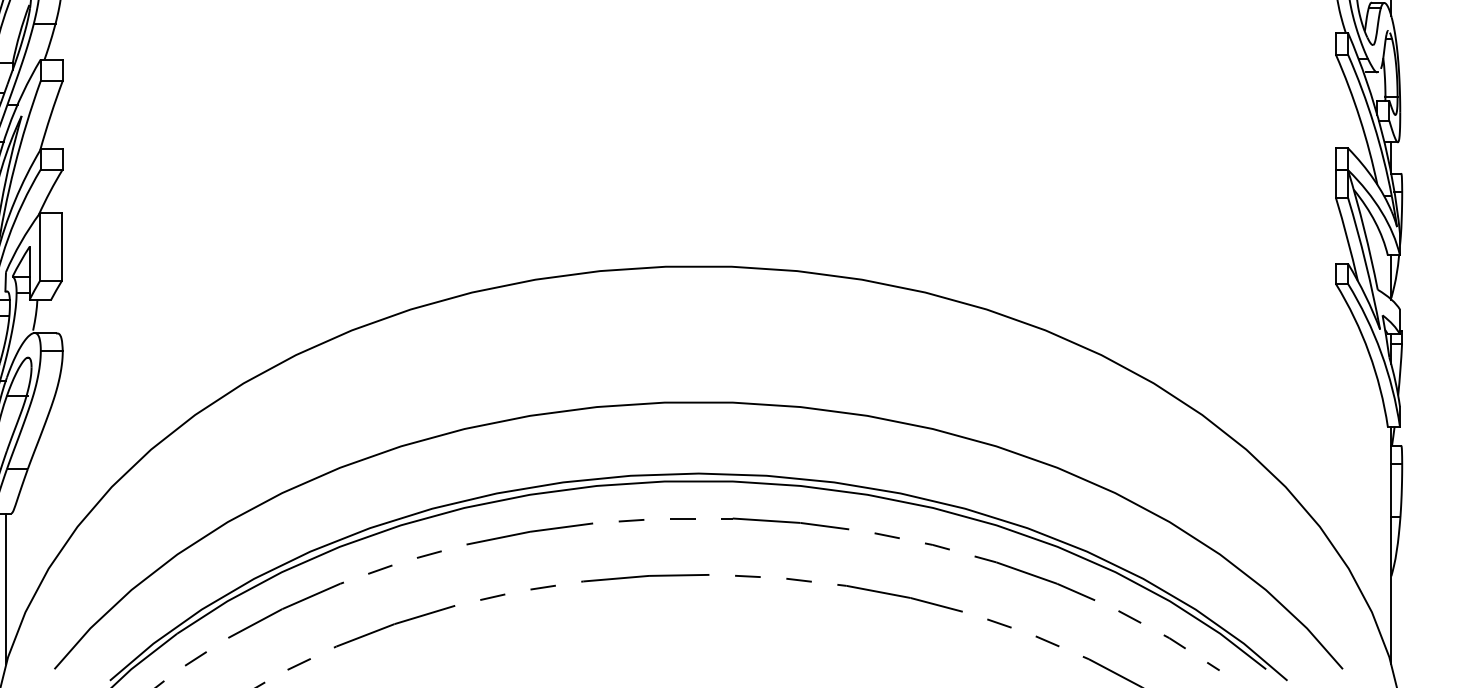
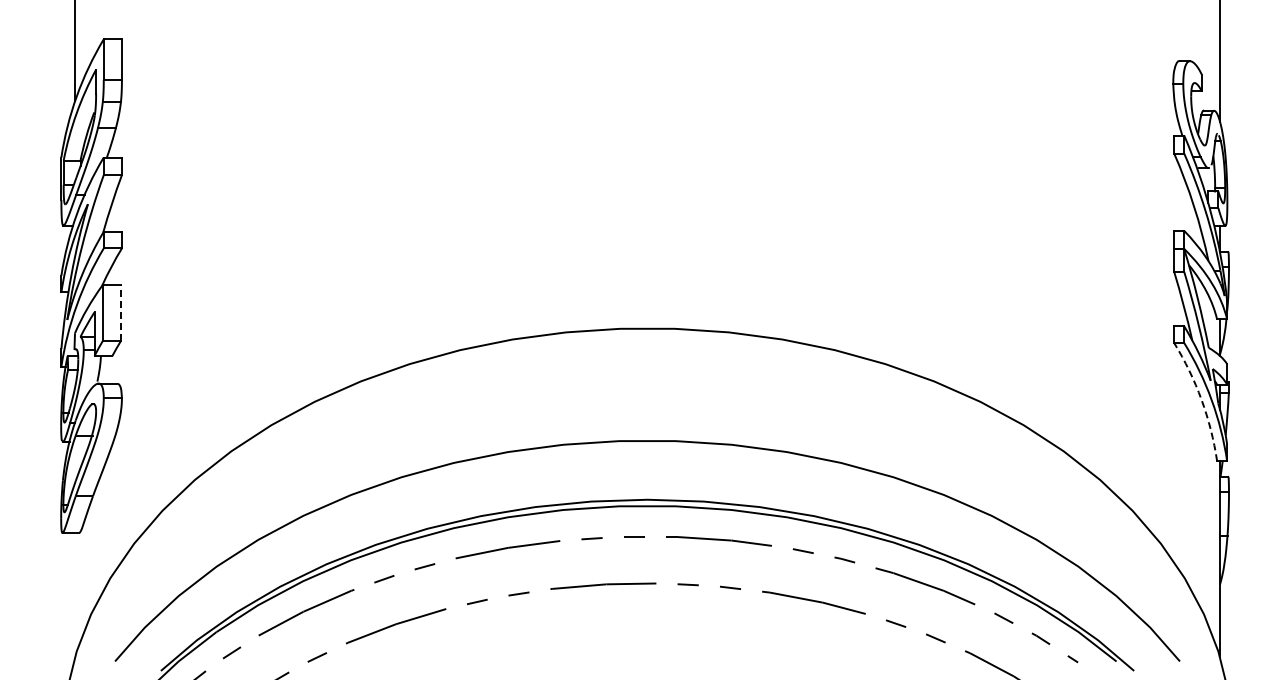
line: (62, 247) -> (121, 312), solid -> dashed
arc: (1368, 352) -> (1201, 399), solid -> dashed
line: (6, 588) -> (75, 594), removed

